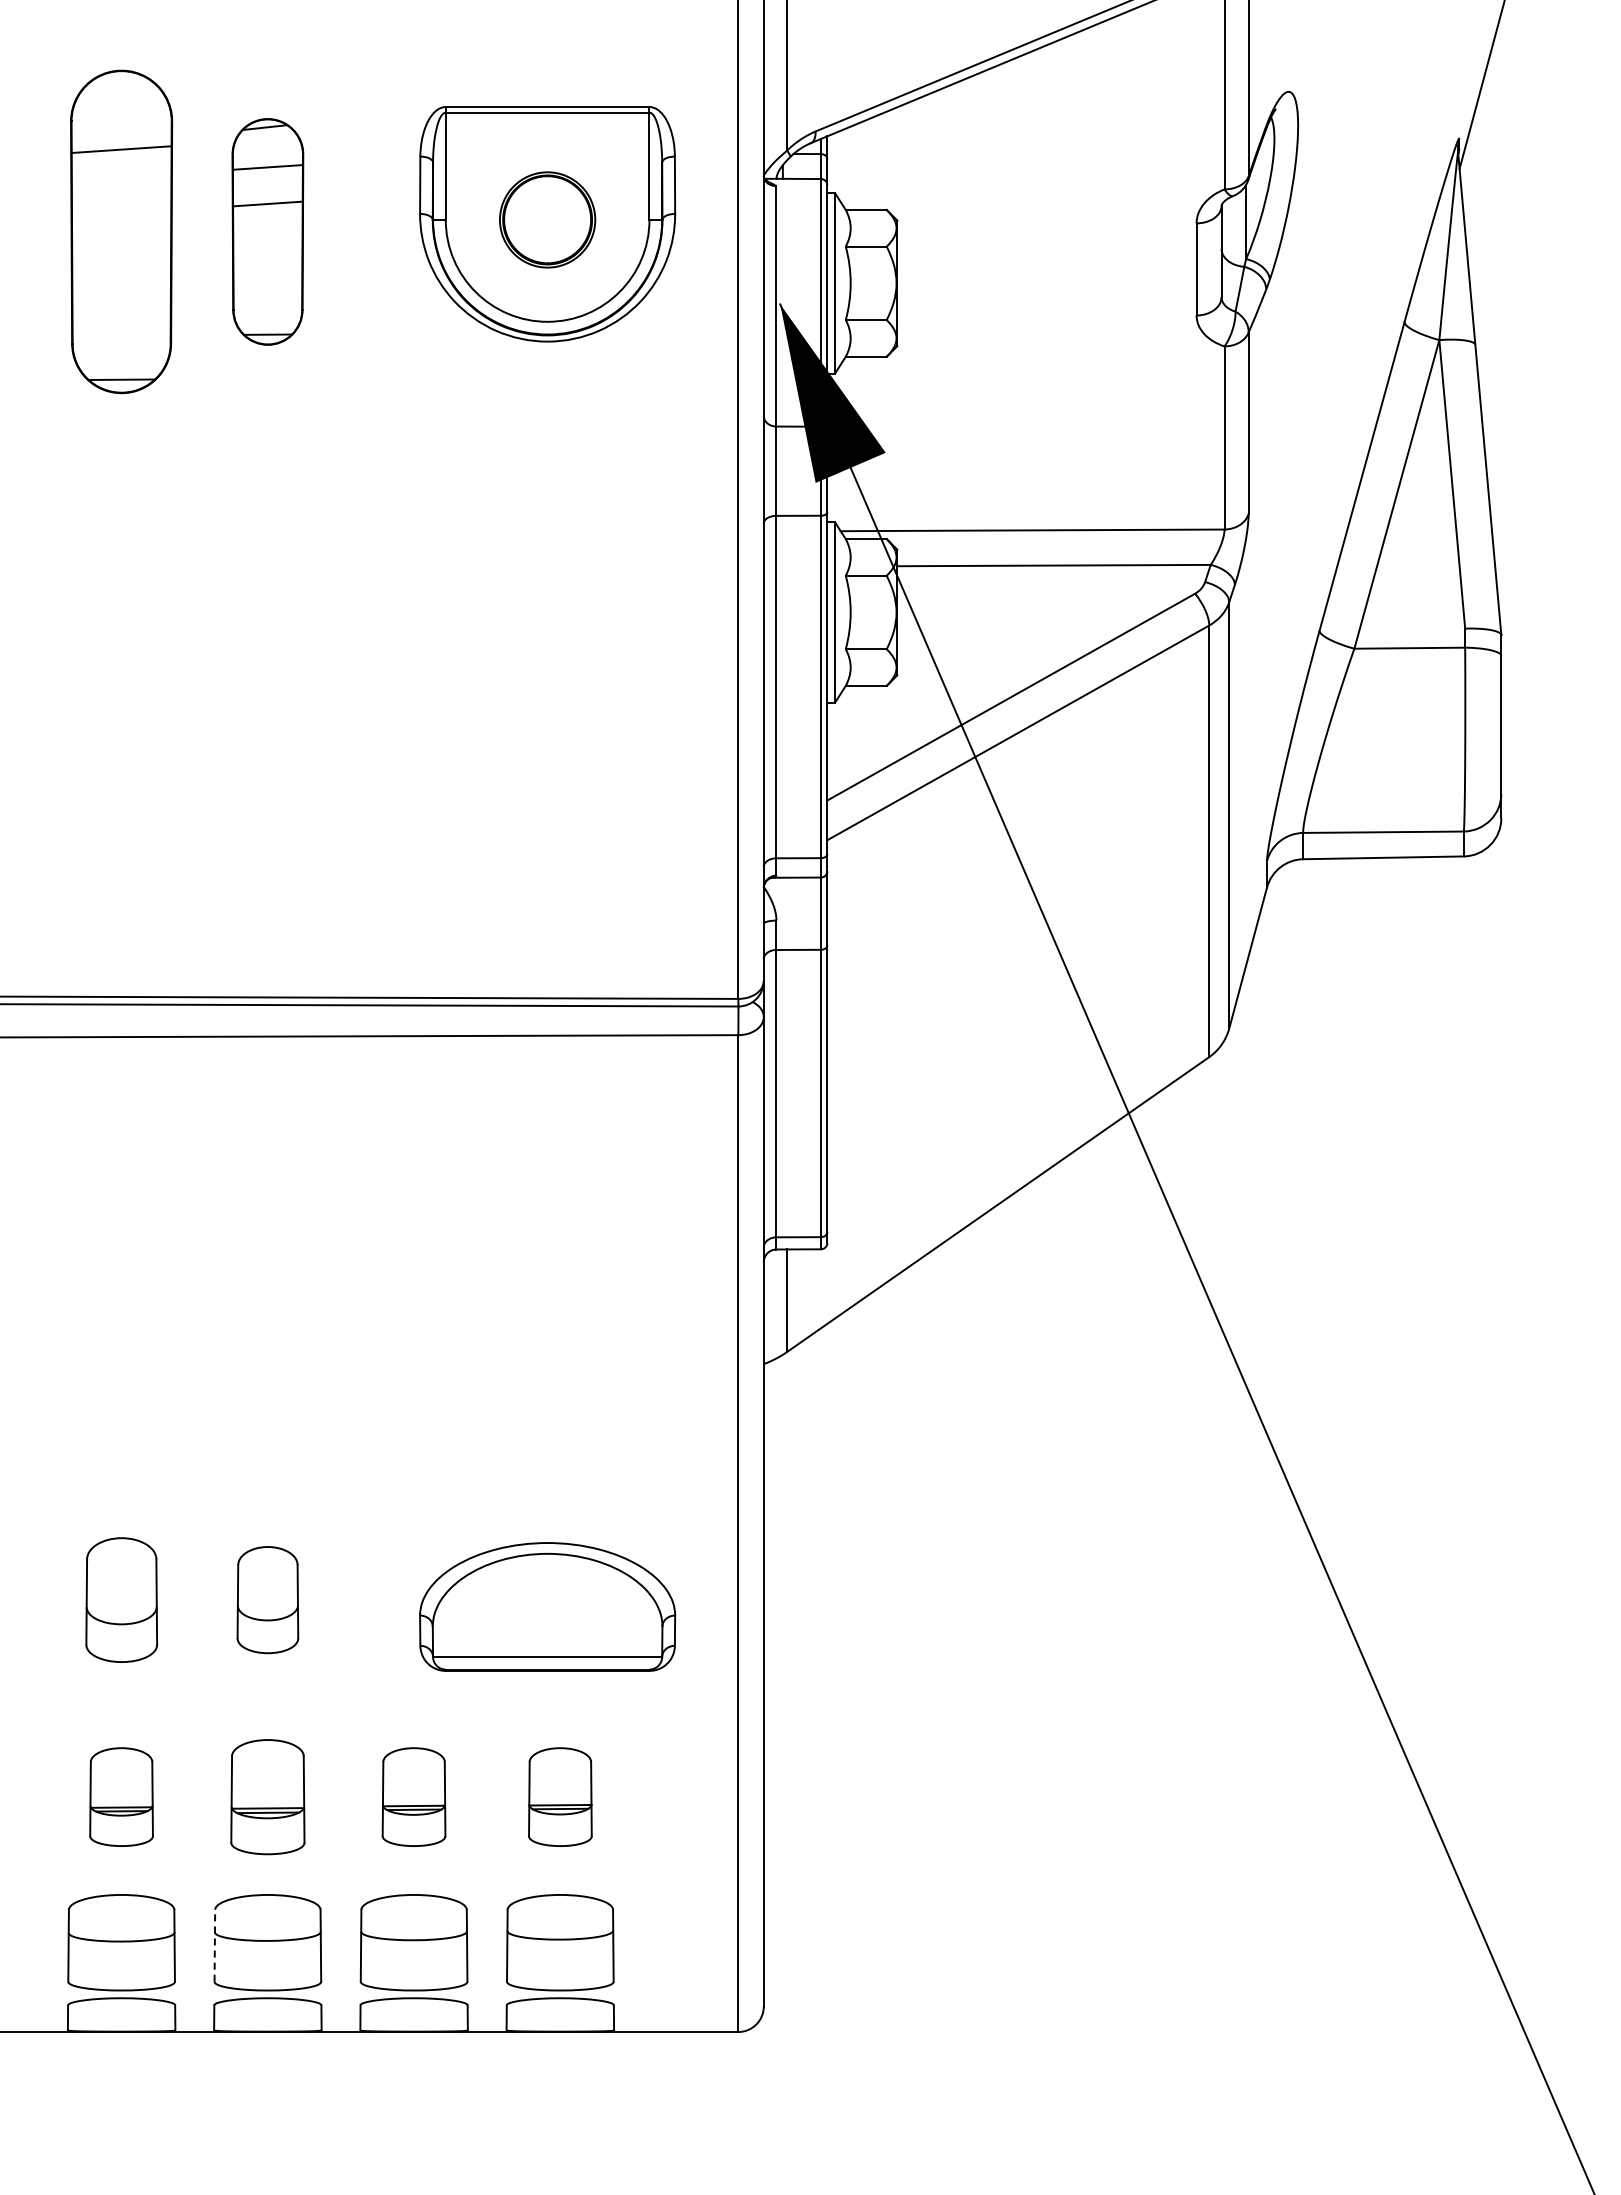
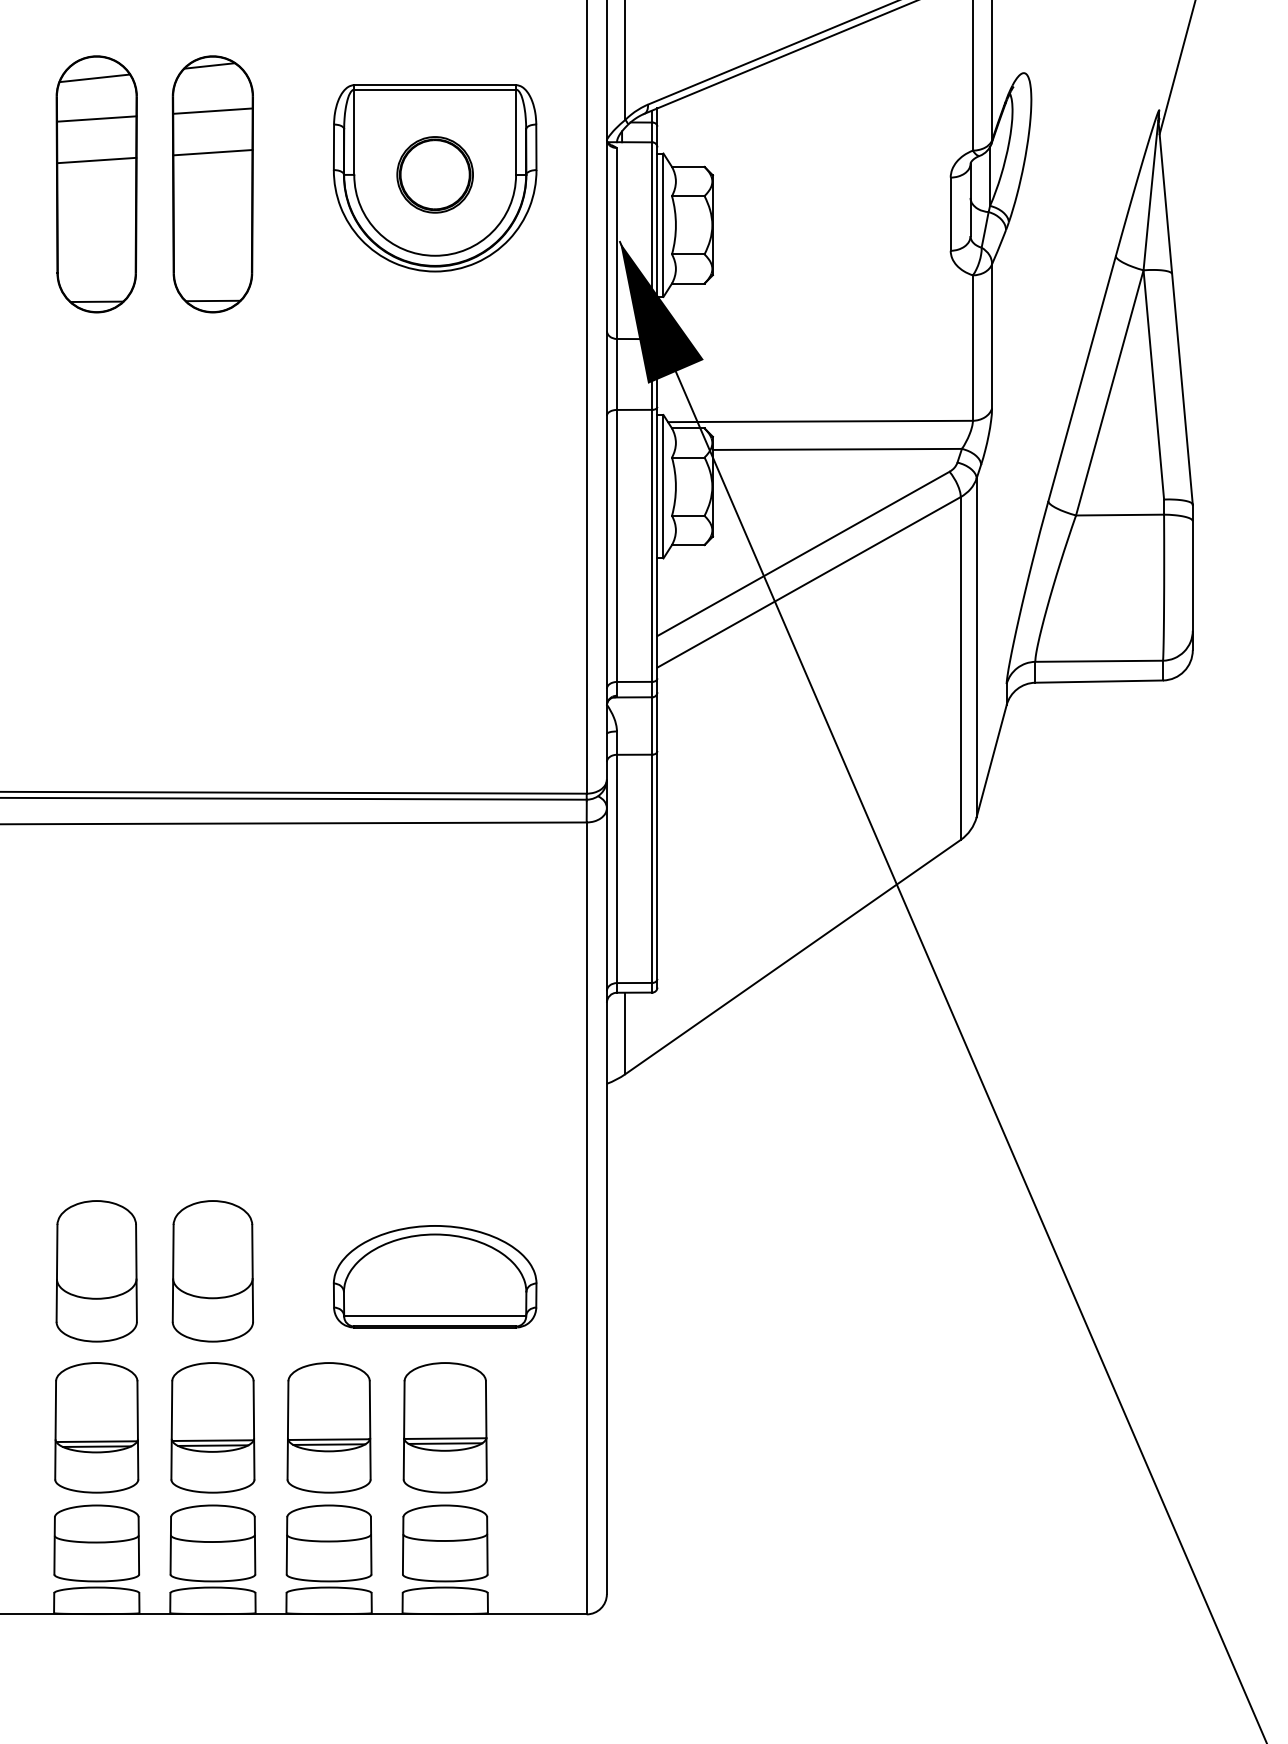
line: (118, 98) -> (94, 78), added
line: (121, 201) -> (96, 160), added
part: (267, 231) -> (212, 184), size x1.43
part: (121, 1599) -> (96, 1270), size x1.43
part: (267, 1599) -> (212, 1270), size x1.67
part: (121, 1796) -> (96, 1427), size x1.67
part: (267, 1796) -> (212, 1427), size x1.43
part: (413, 1796) -> (328, 1427), size x1.67
part: (560, 1796) -> (445, 1427), size x1.67
line: (214, 1945) -> (170, 1545), dashed -> solid

